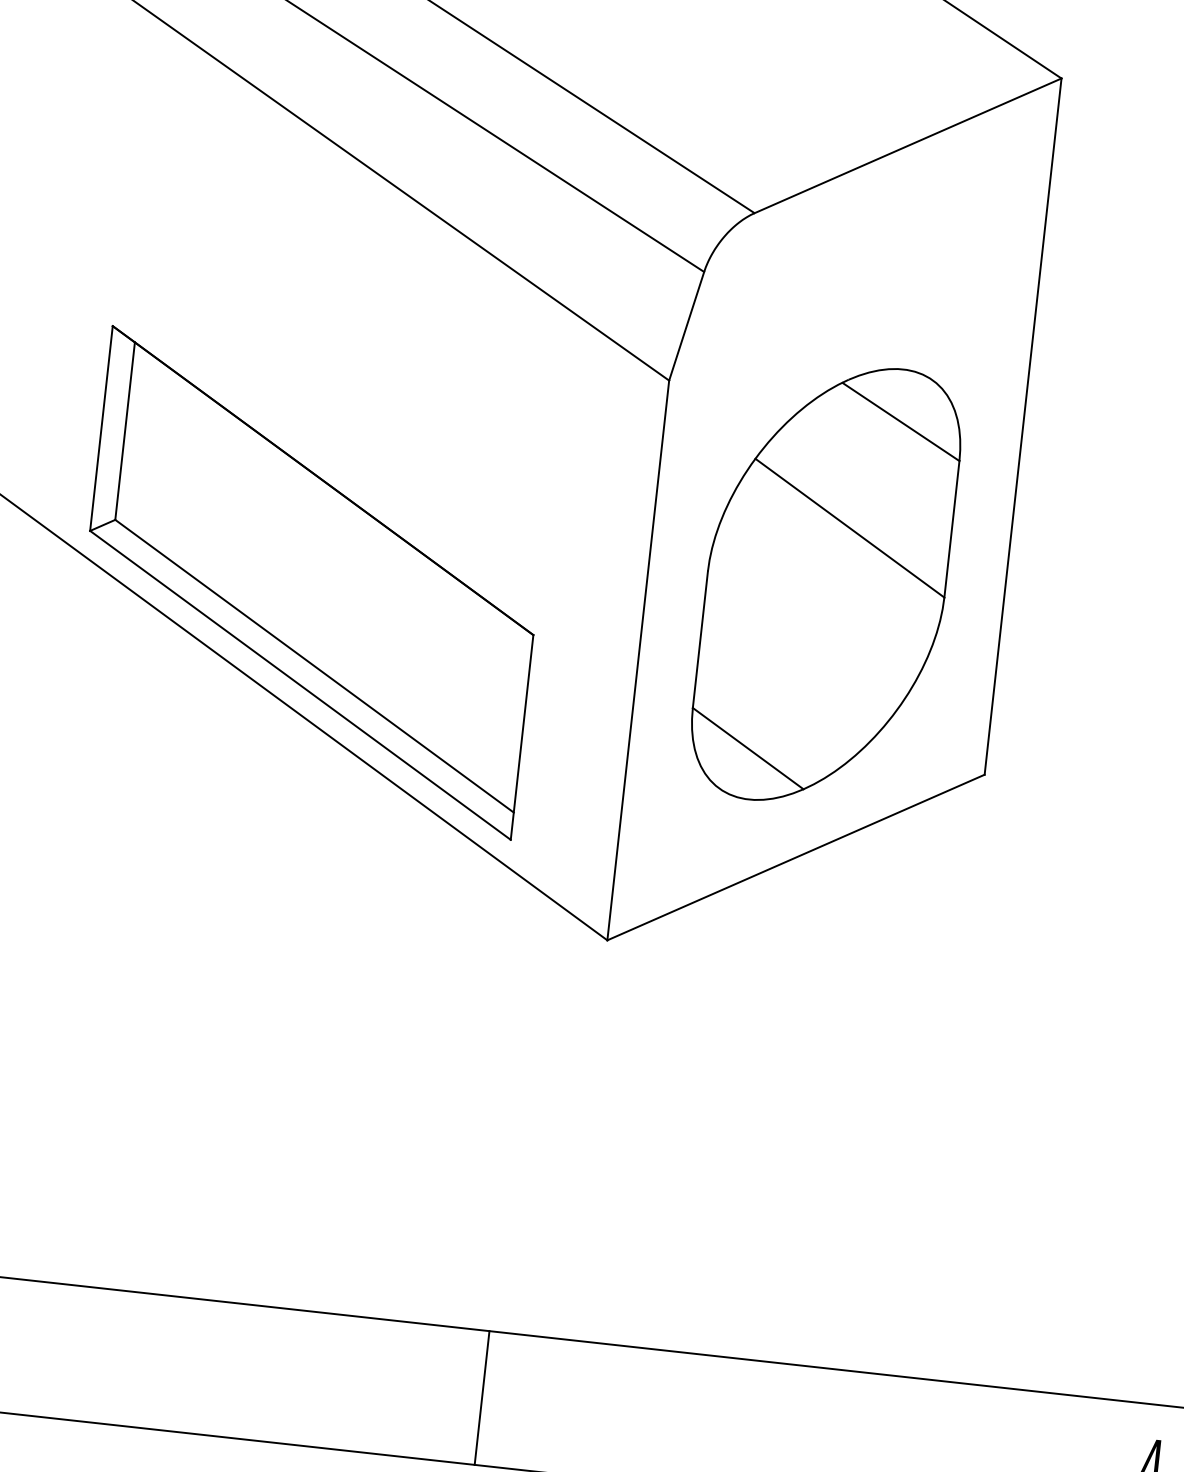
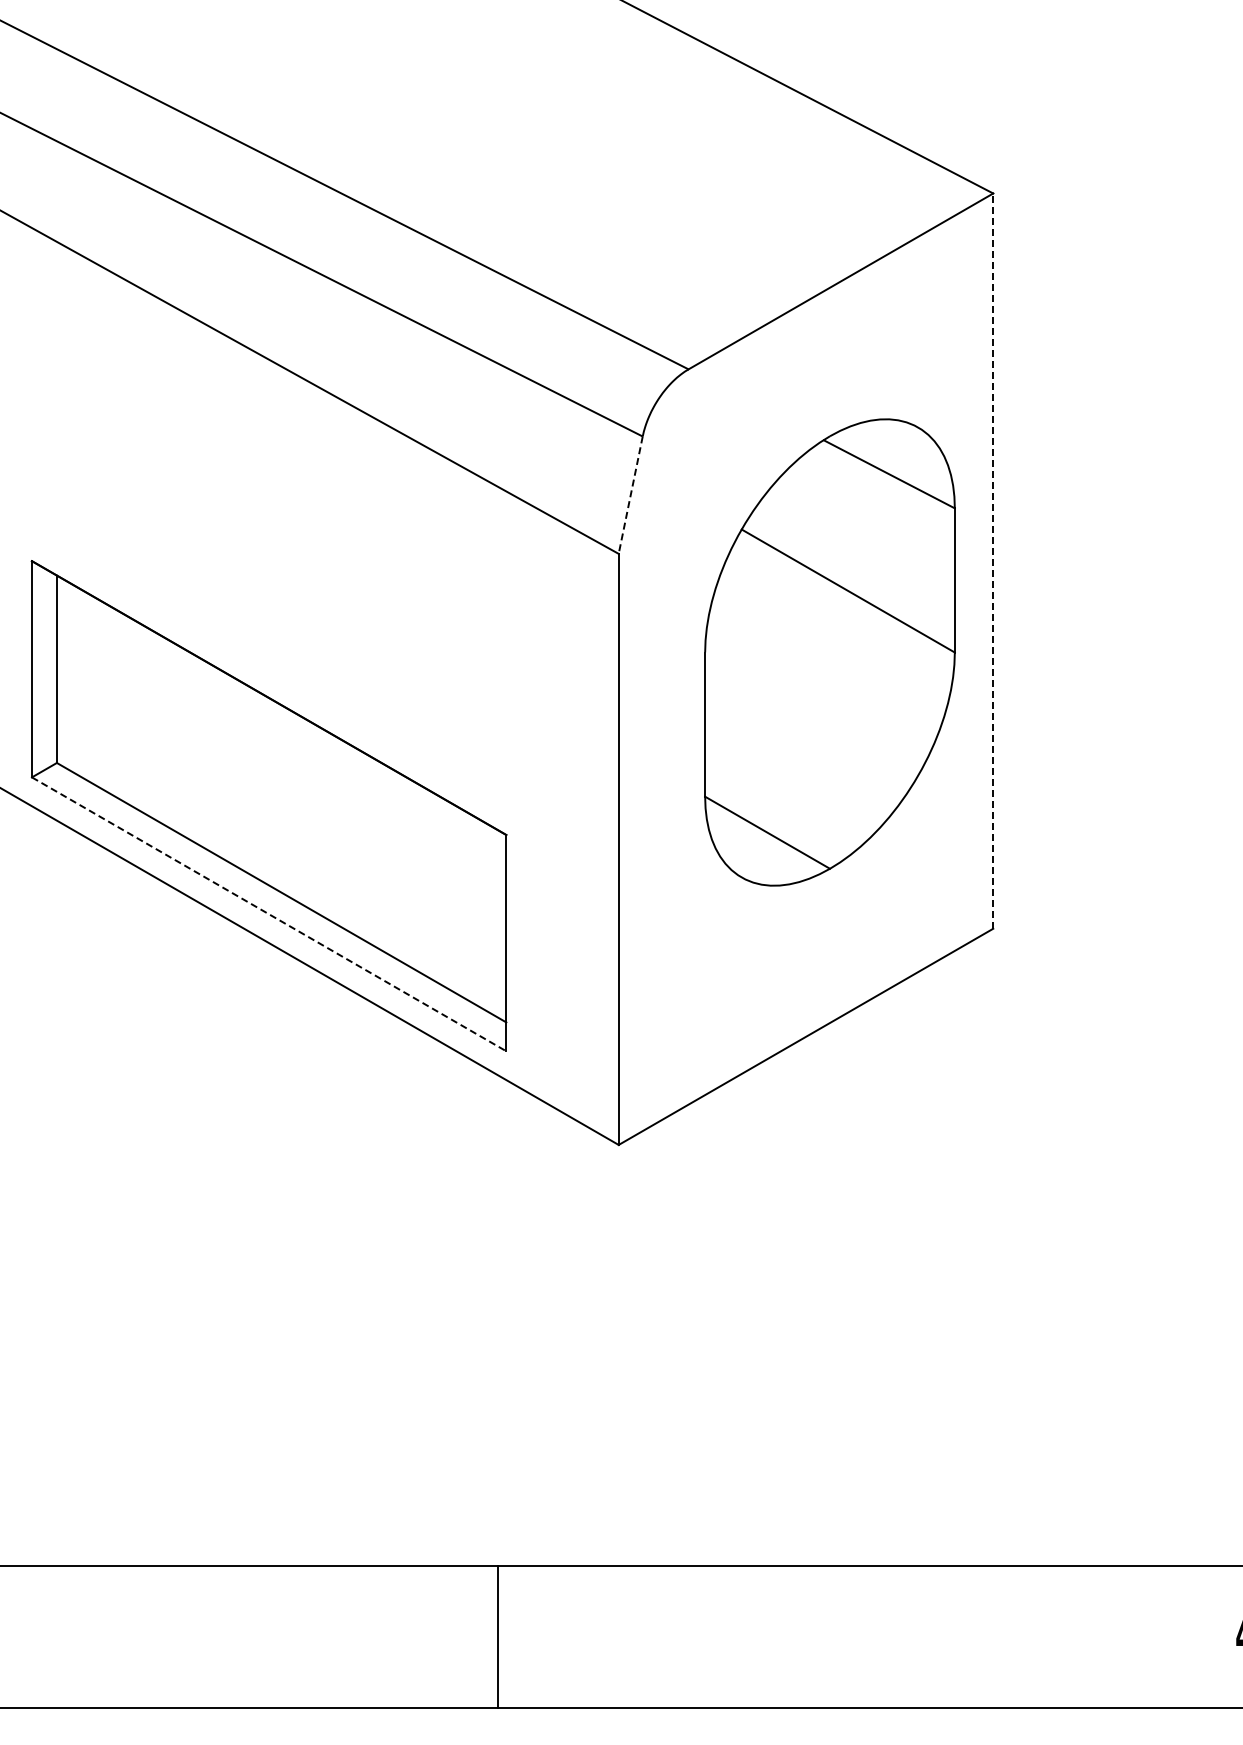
line: (686, 326) -> (630, 495), solid -> dashed
line: (1023, 427) -> (993, 561), solid -> dashed
part: (825, 584) -> (829, 652), moved
line: (300, 685) -> (269, 914), solid -> dashed
line: (481, 1397) -> (497, 1636), moved

